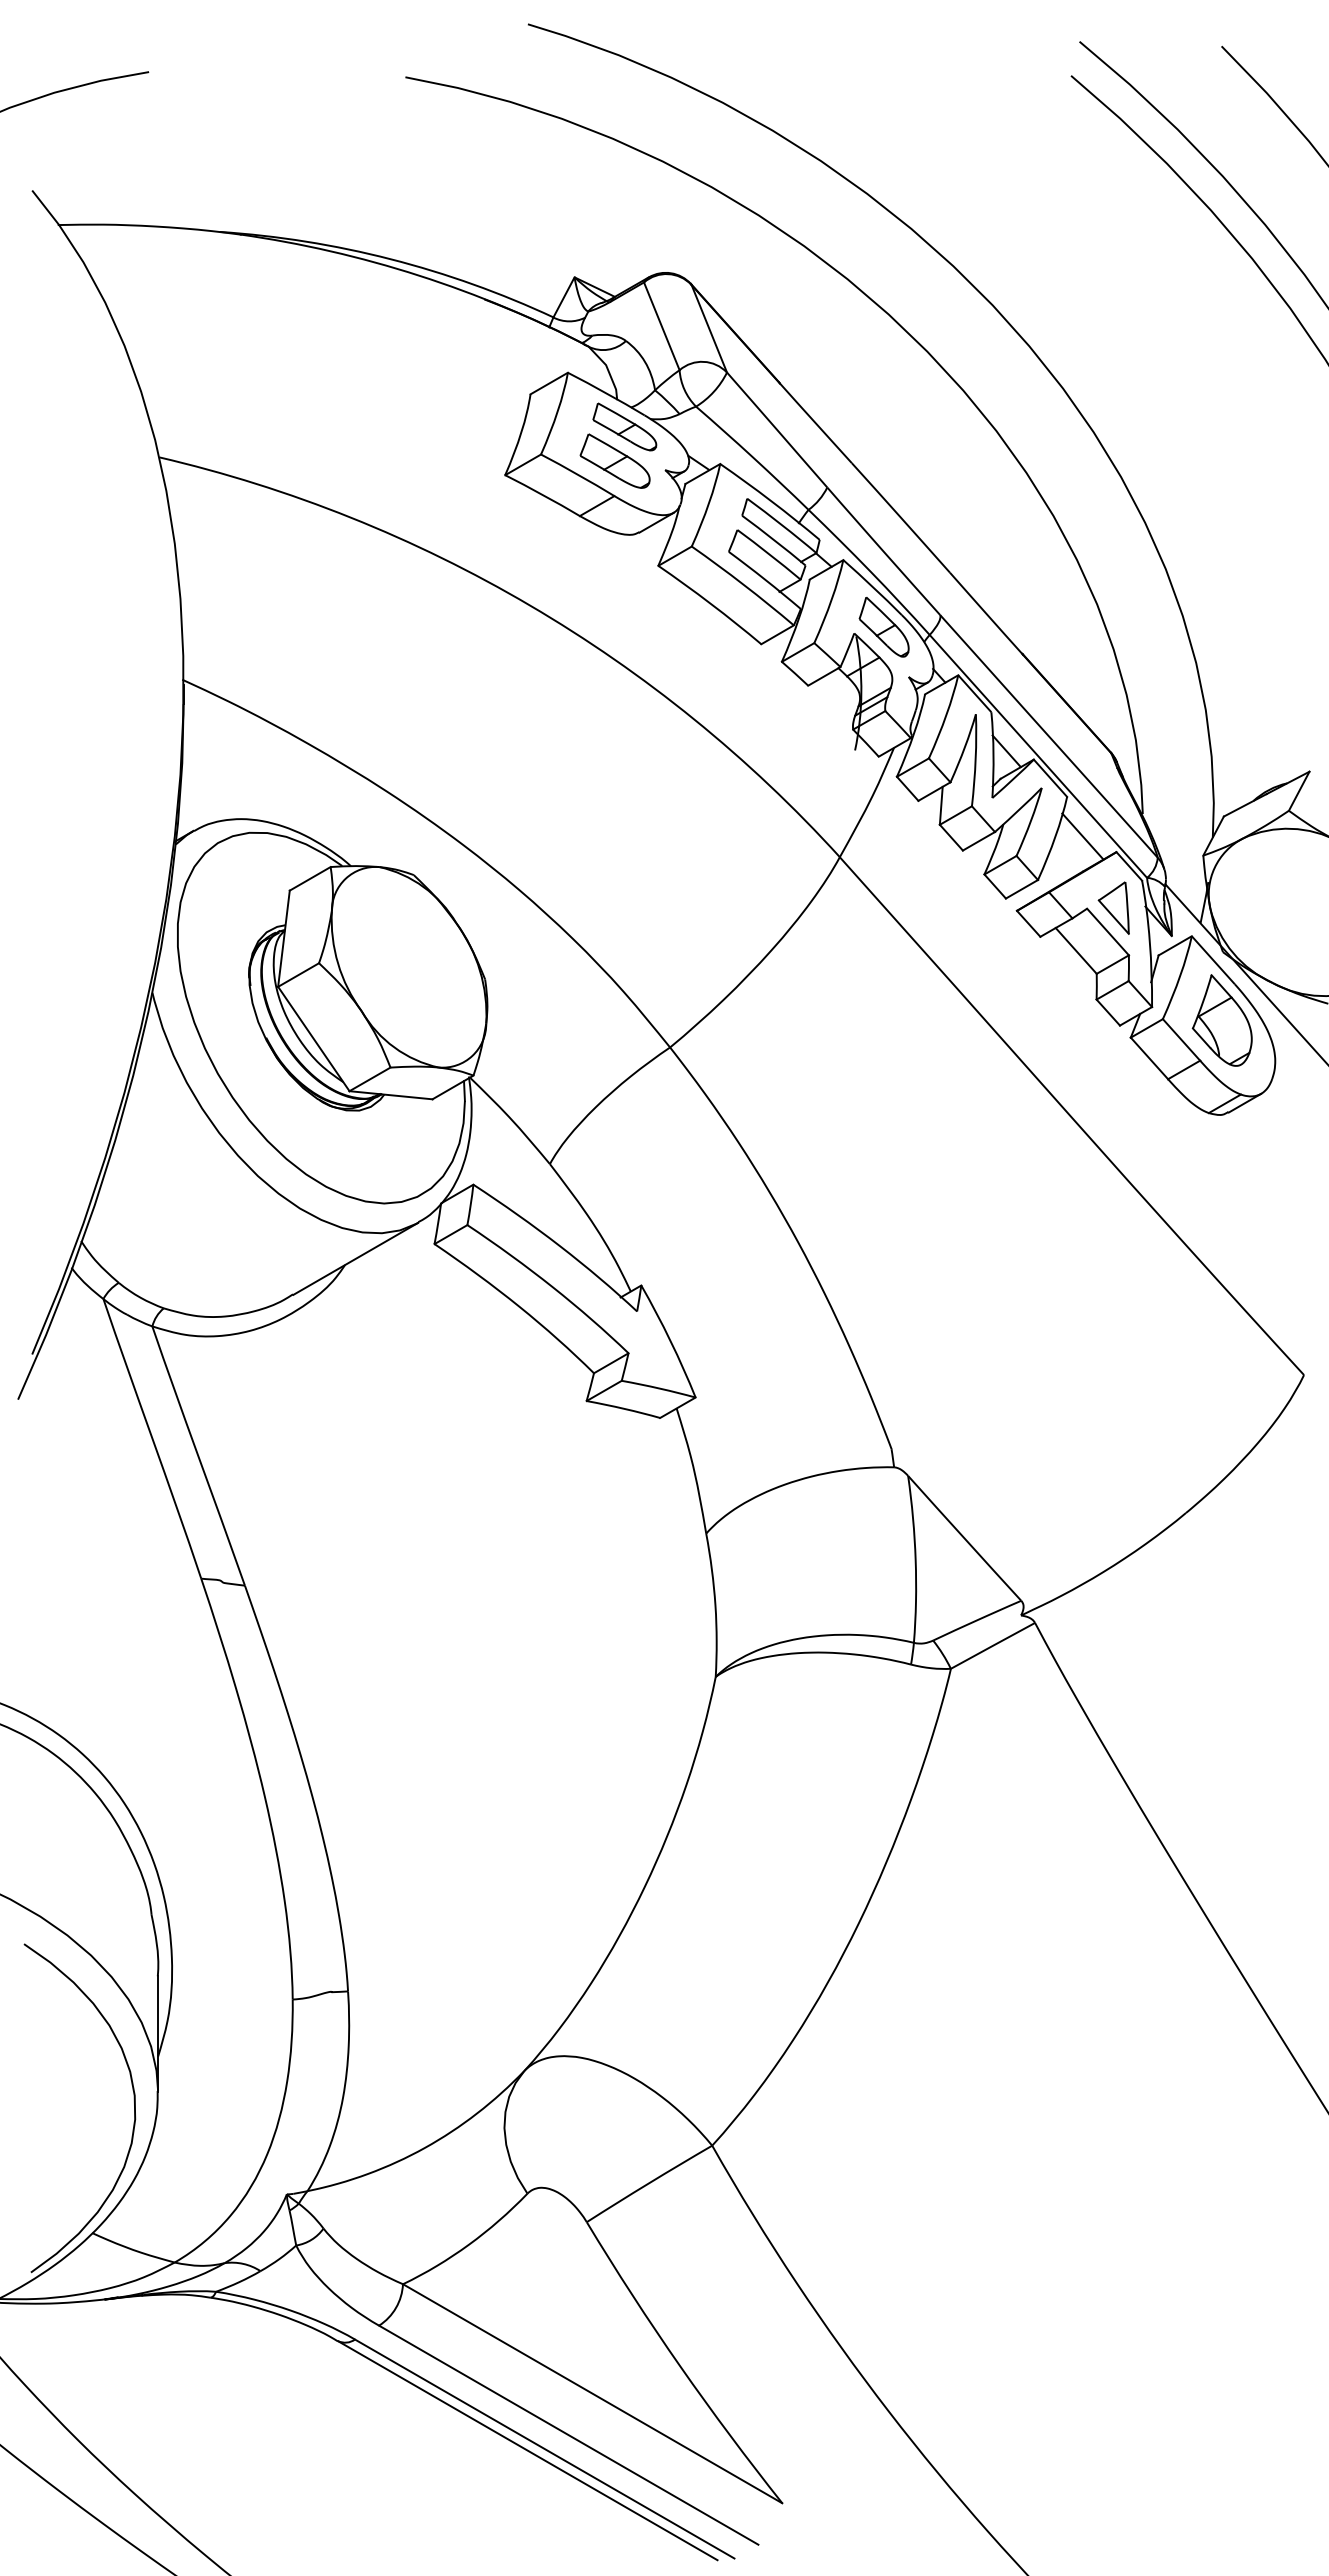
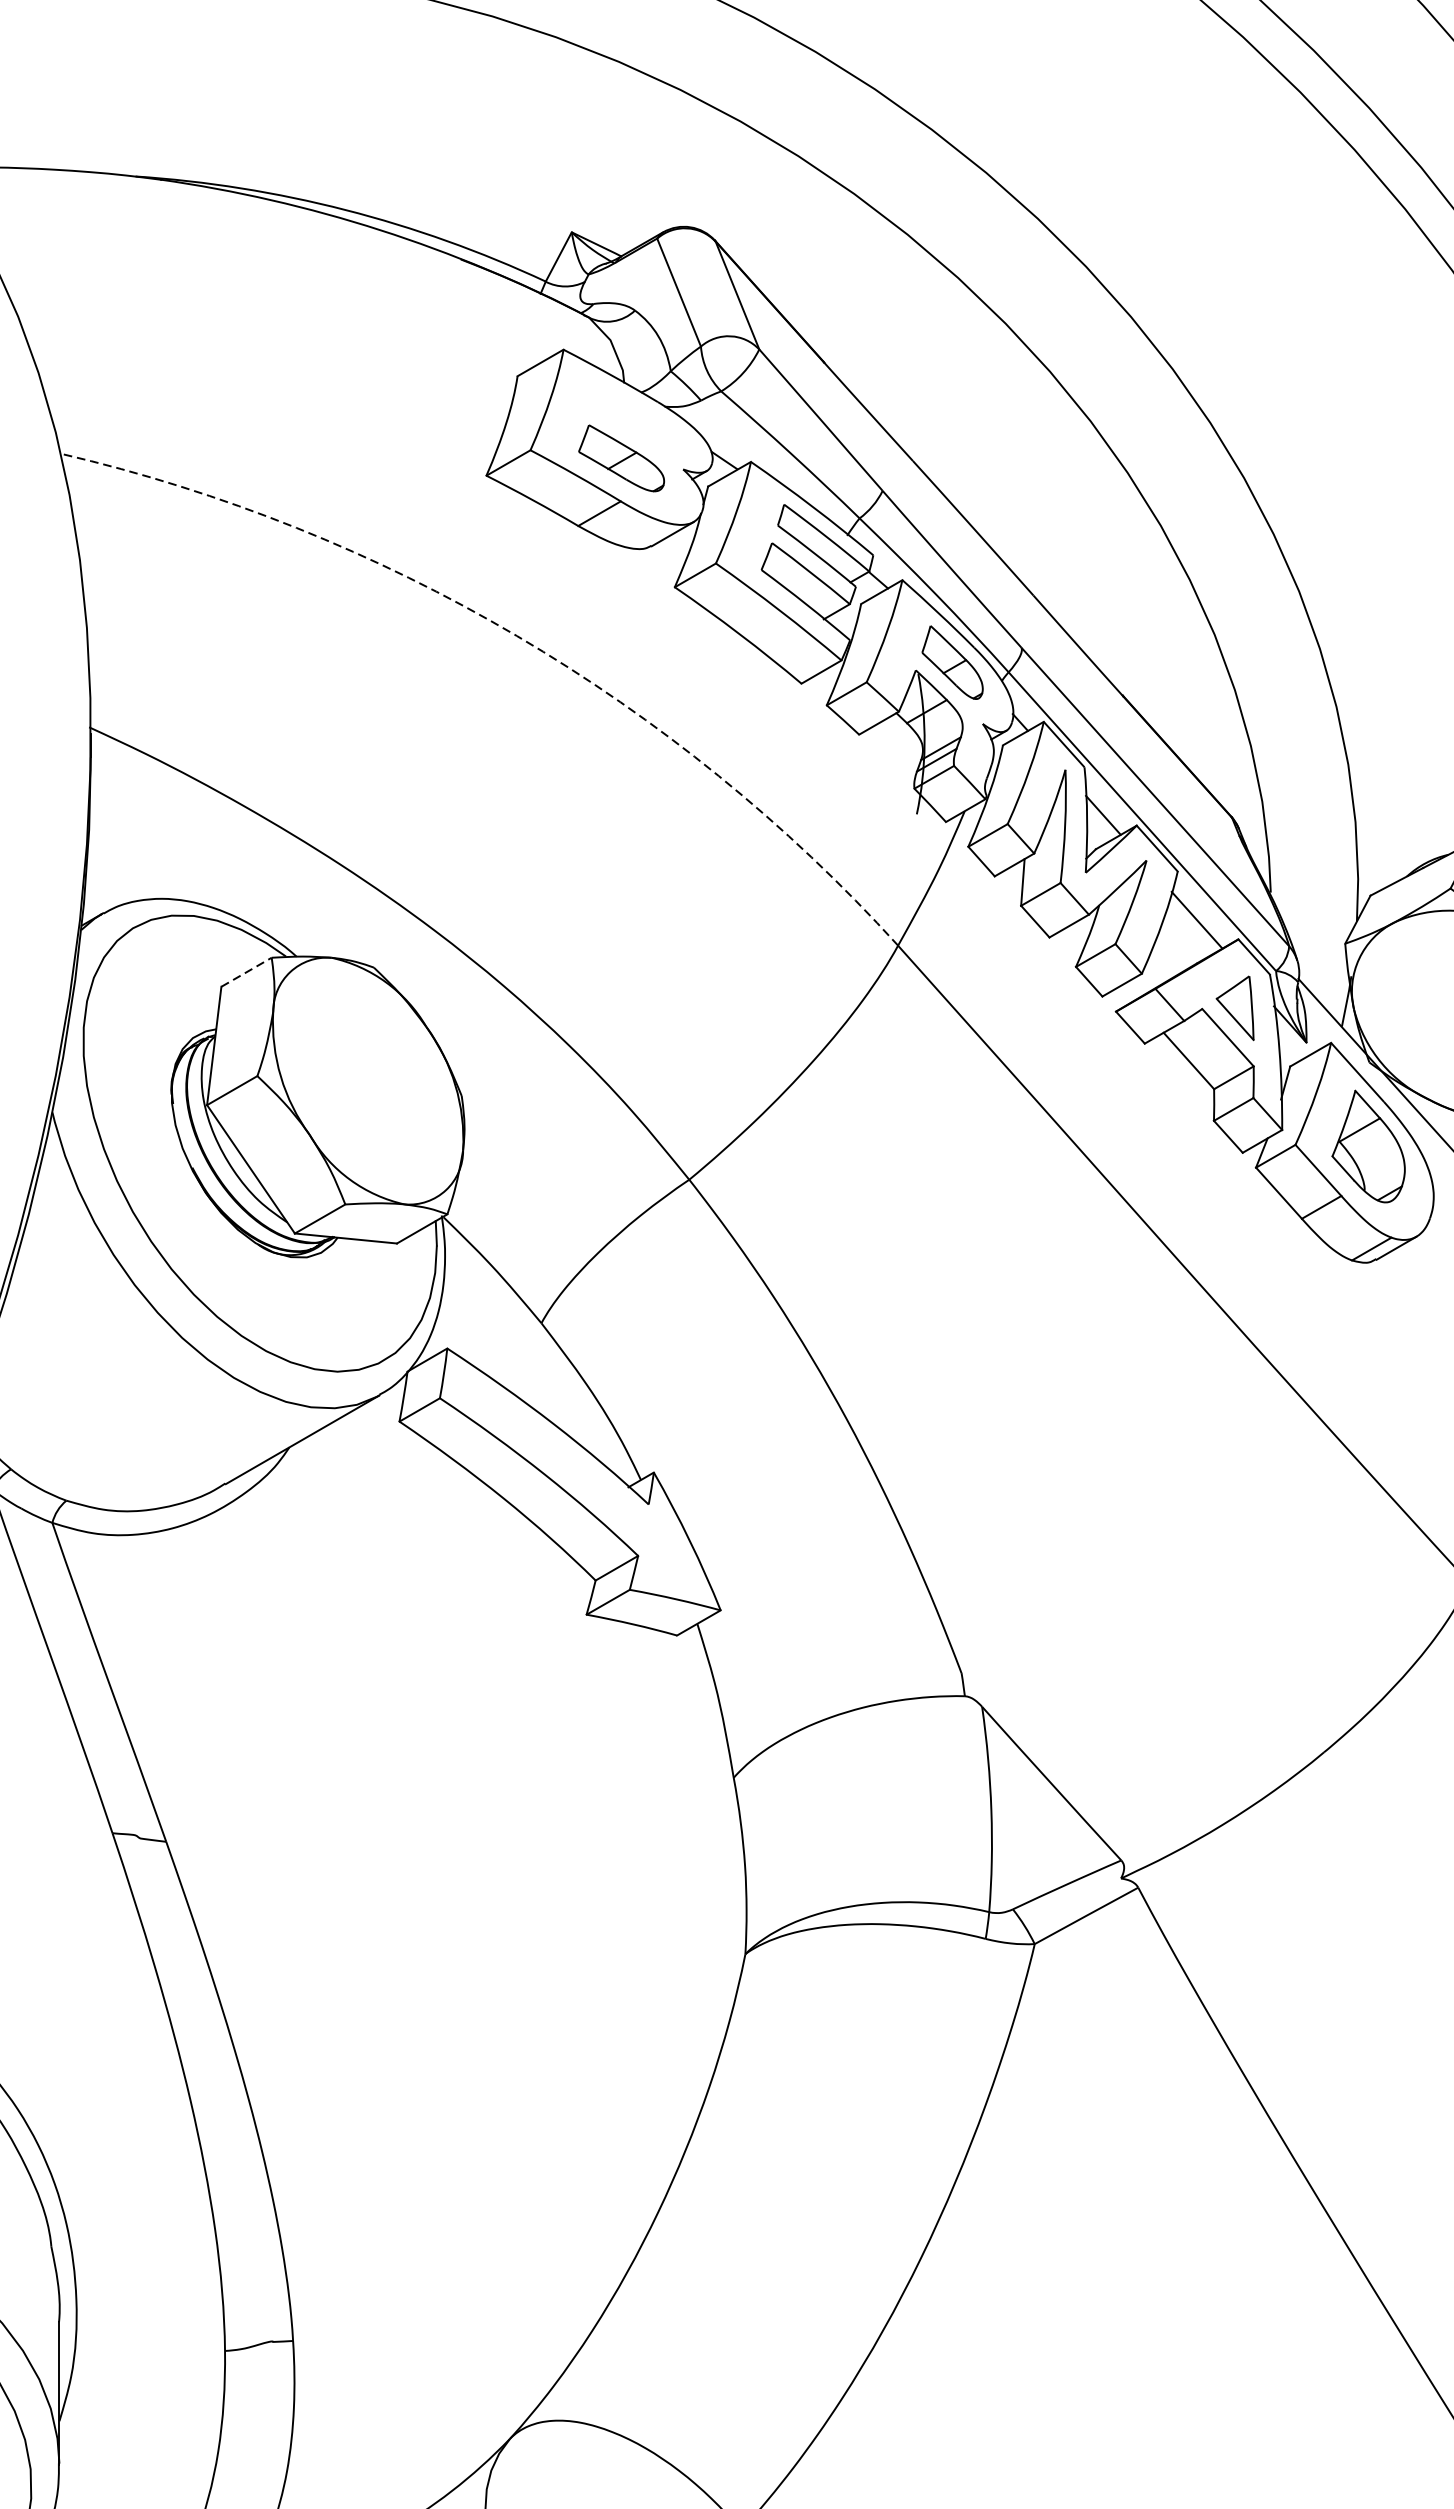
part: (624, 426) -> (633, 415), removed
arc: (530, 605) -> (517, 636), solid -> dashed
line: (310, 878) -> (246, 971), solid -> dashed

